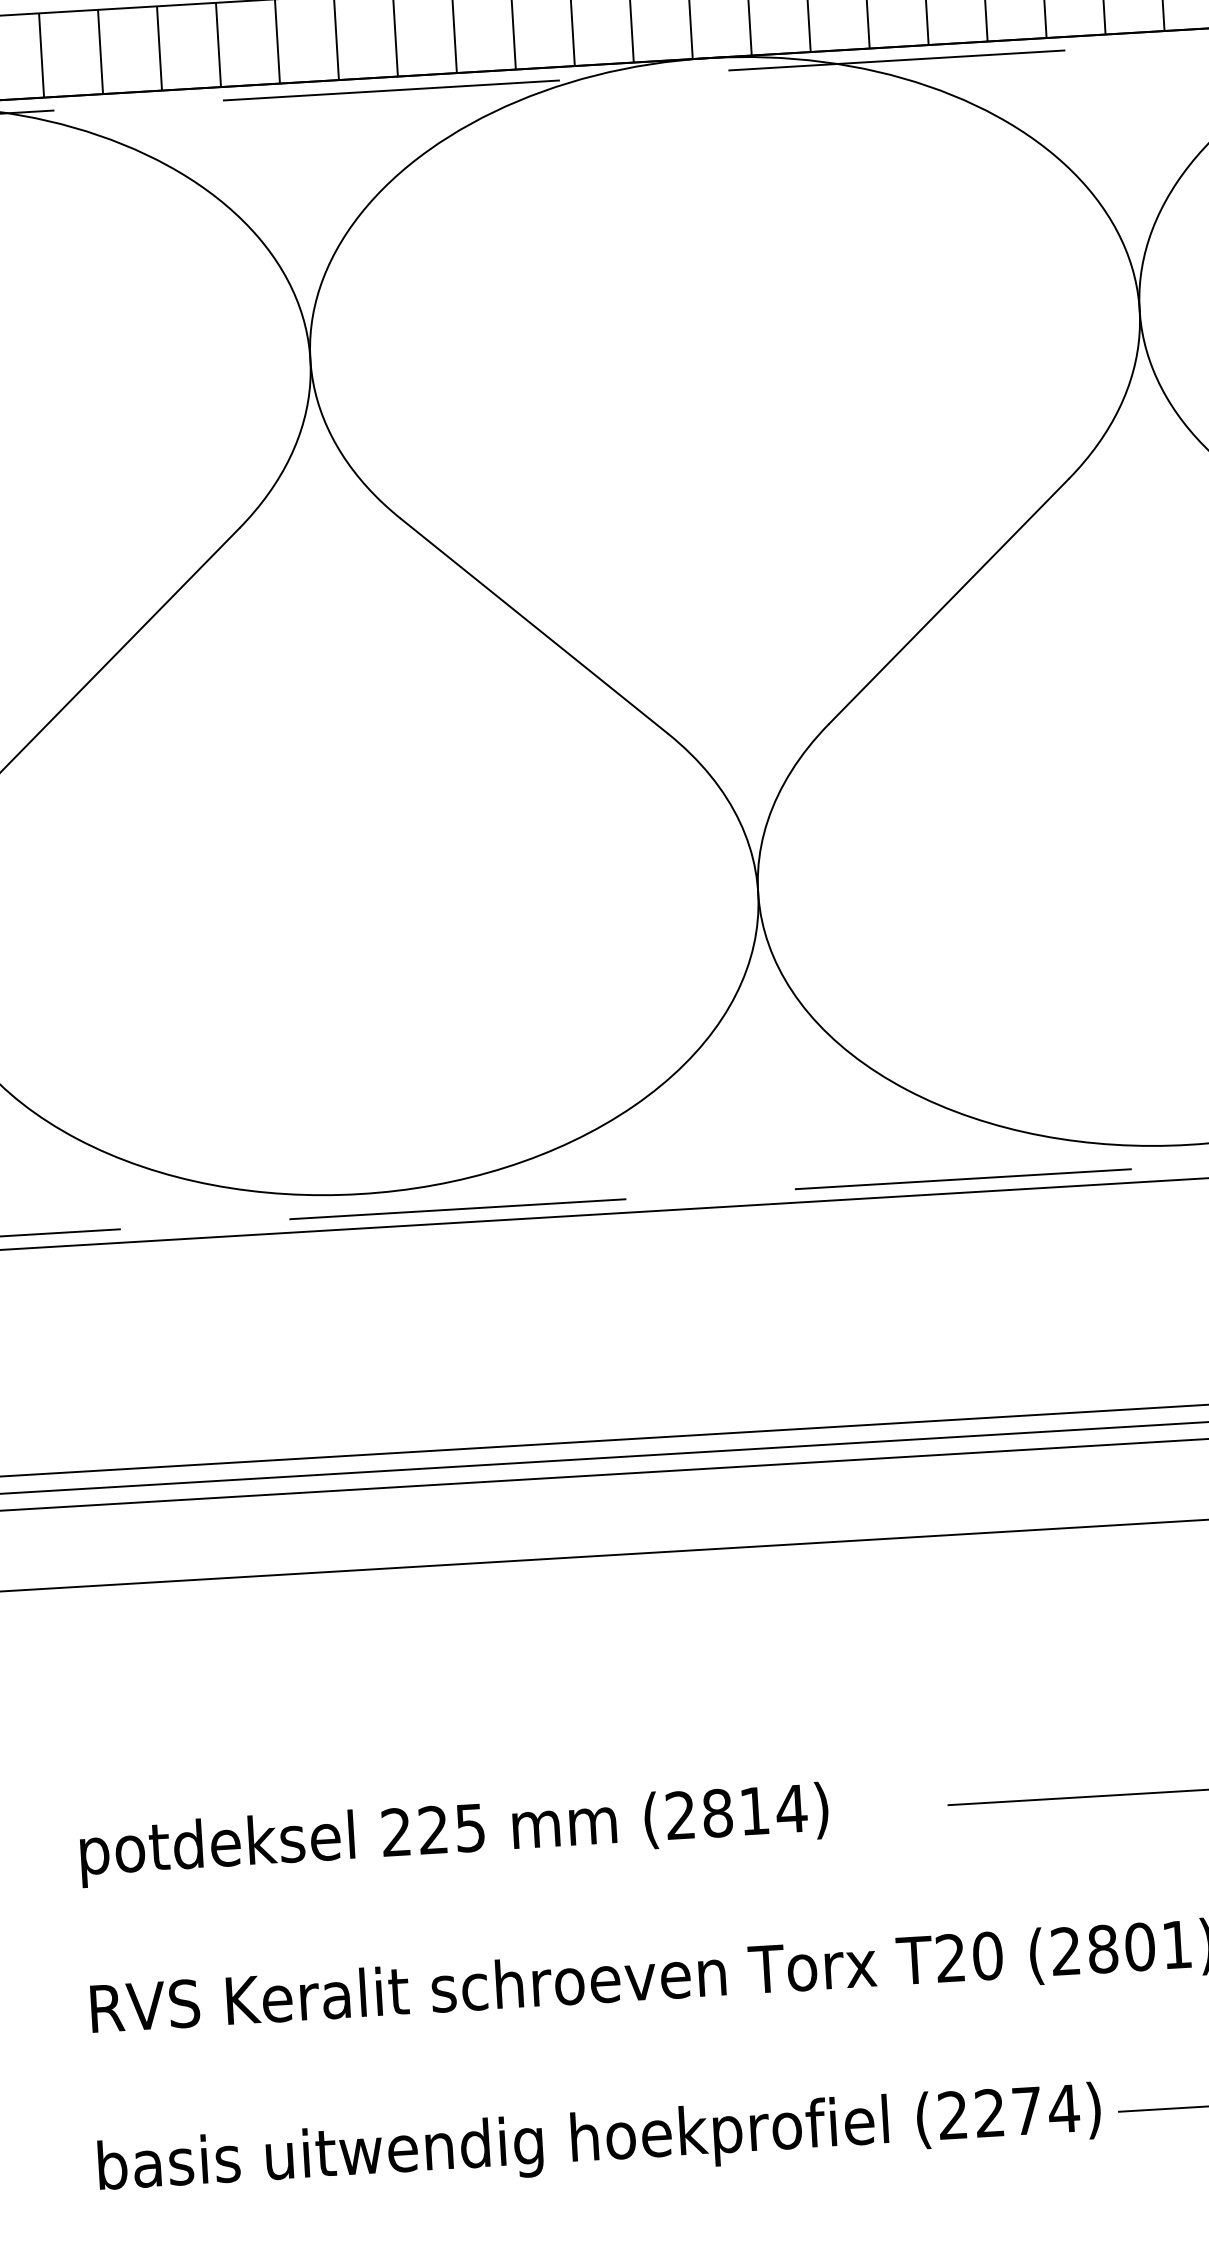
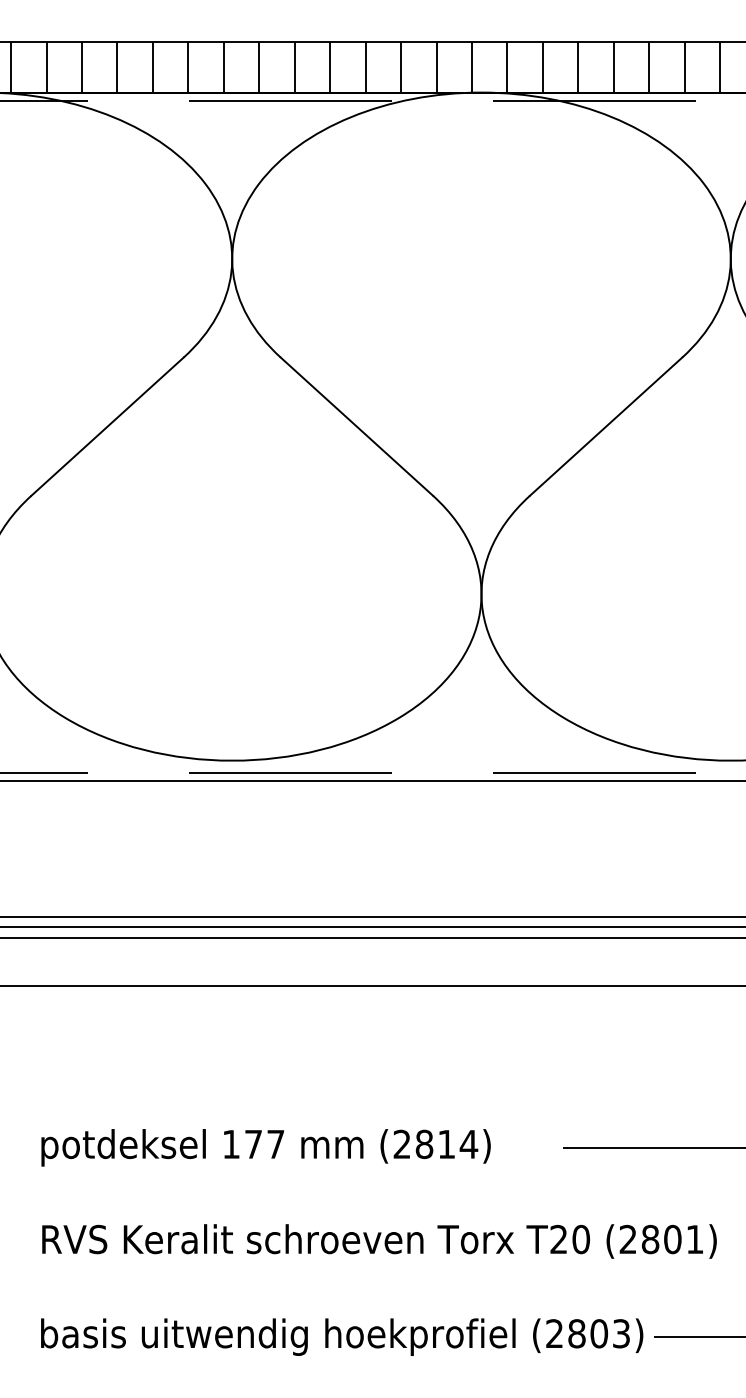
text: (433, 1830) -> (253, 1144), 225 -> 177
text: (1027, 2110) -> (599, 1333), (2274) -> (2803)

